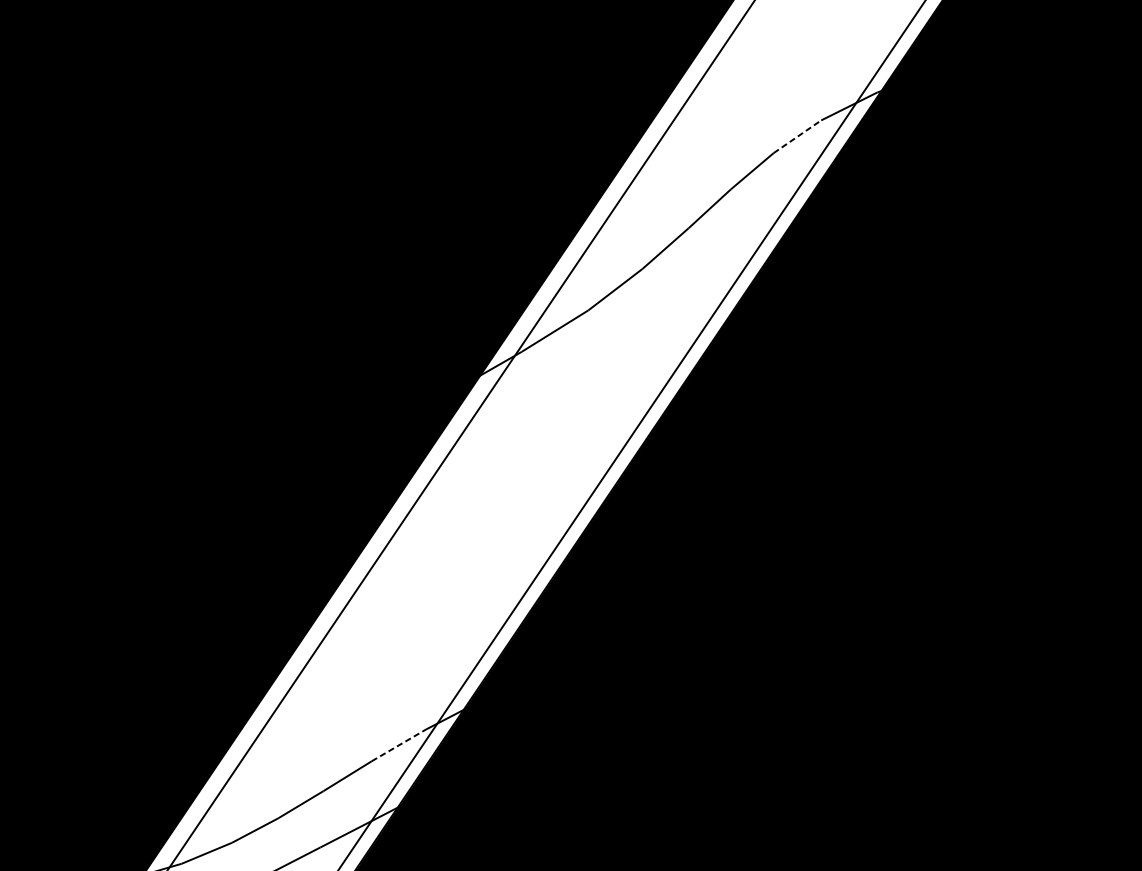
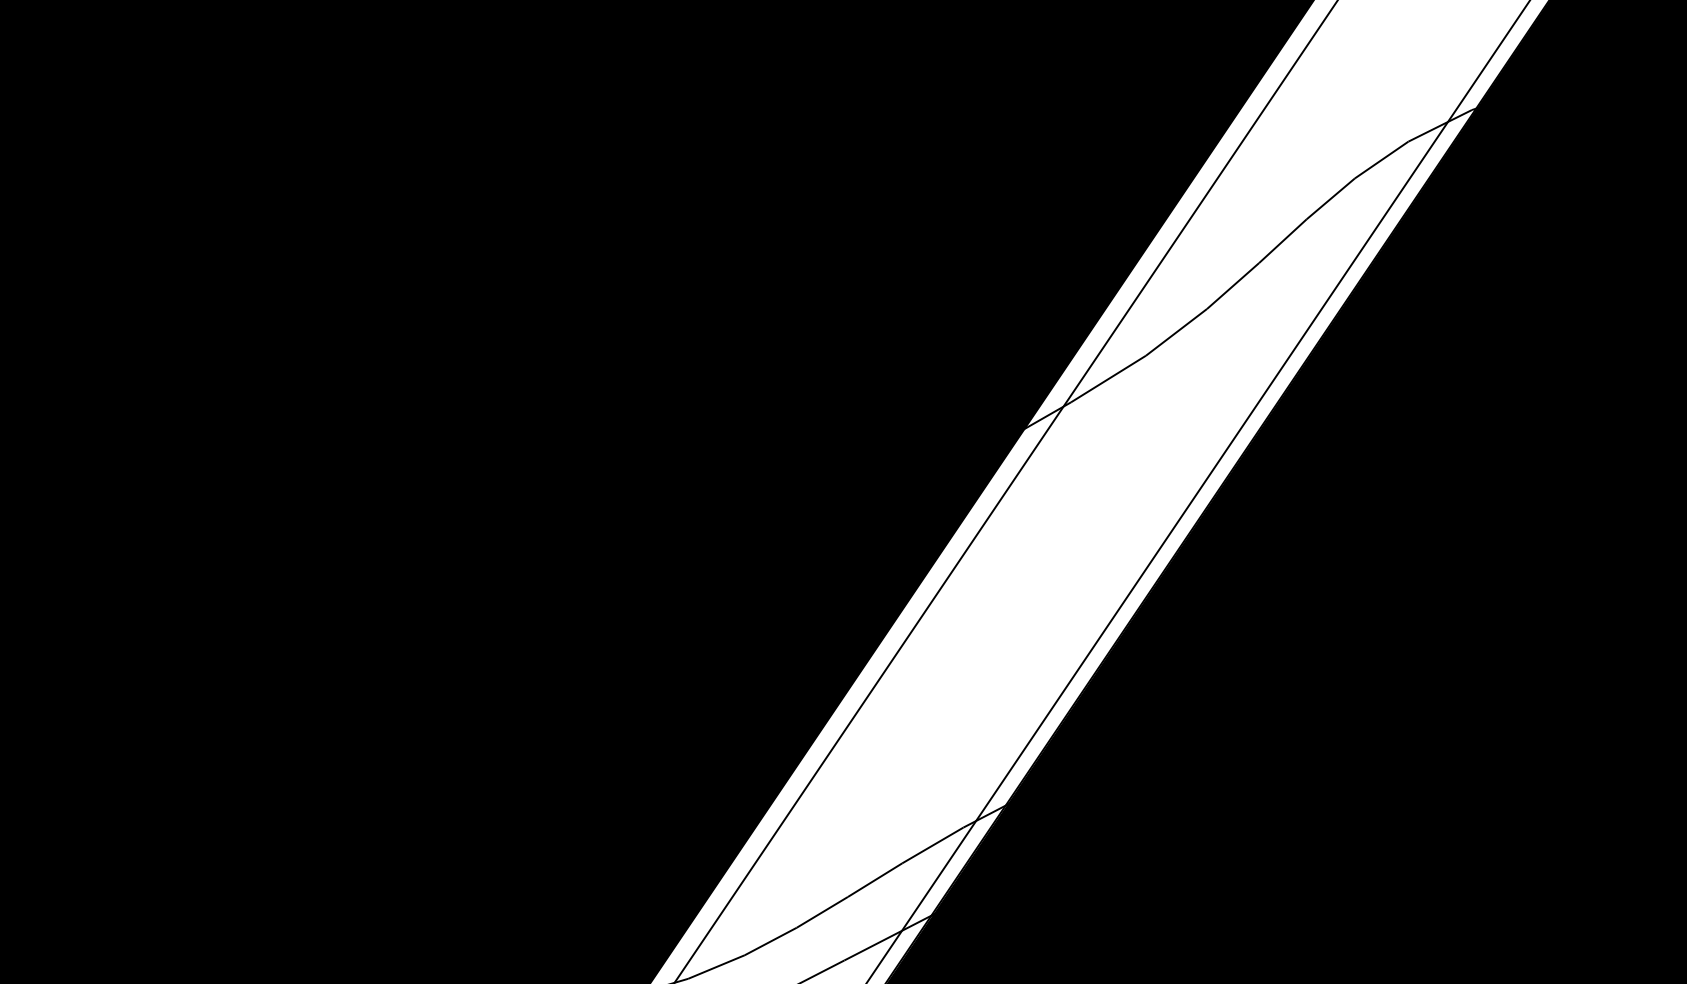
line: (798, 136) -> (1382, 159), dashed -> solid
line: (399, 745) -> (933, 845), dashed -> solid

